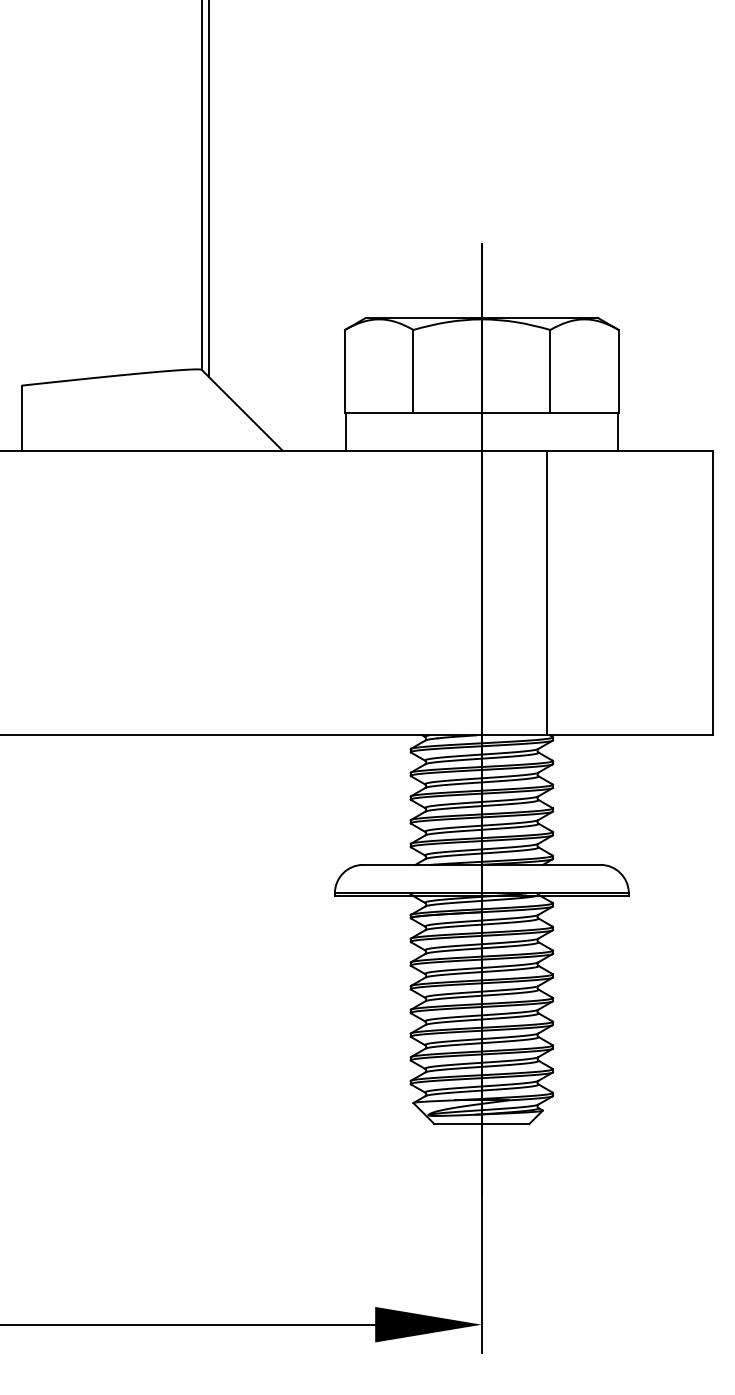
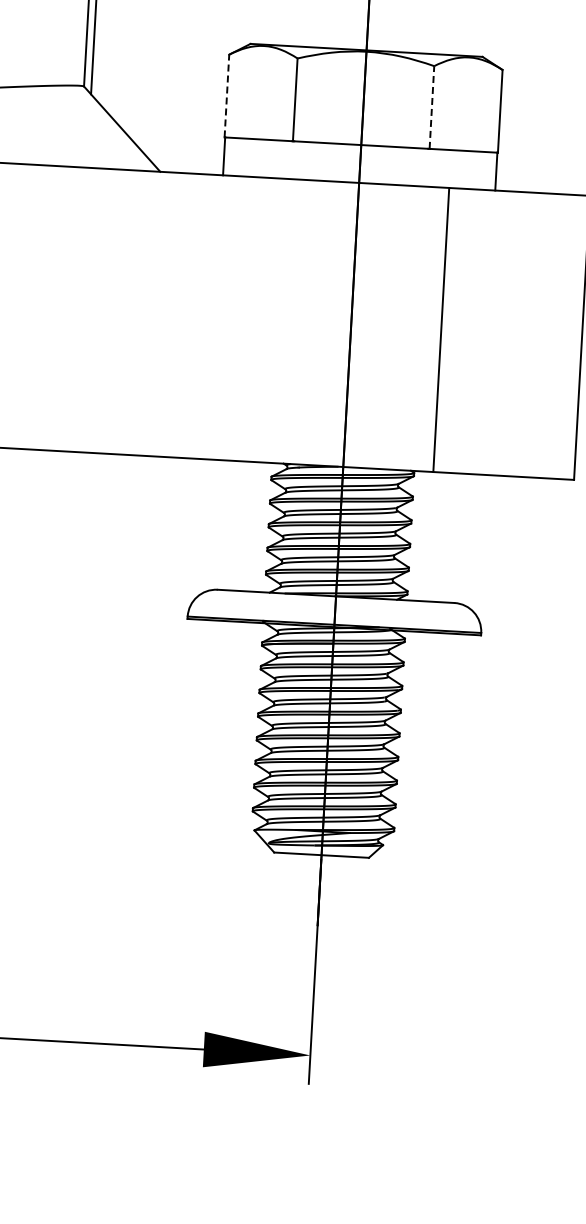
line: (344, 370) -> (226, 95), solid -> dashed
line: (550, 370) -> (432, 106), solid -> dashed
line: (547, 592) -> (441, 329), moved

